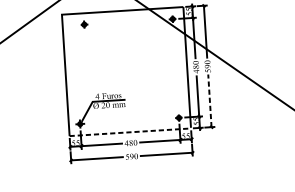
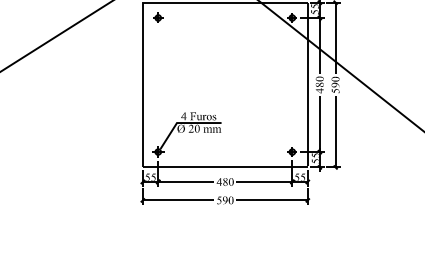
part: (84, 24) -> (158, 17), moved
line: (209, 100) -> (335, 131), dashed -> solid
line: (130, 132) -> (225, 167), dashed -> solid

